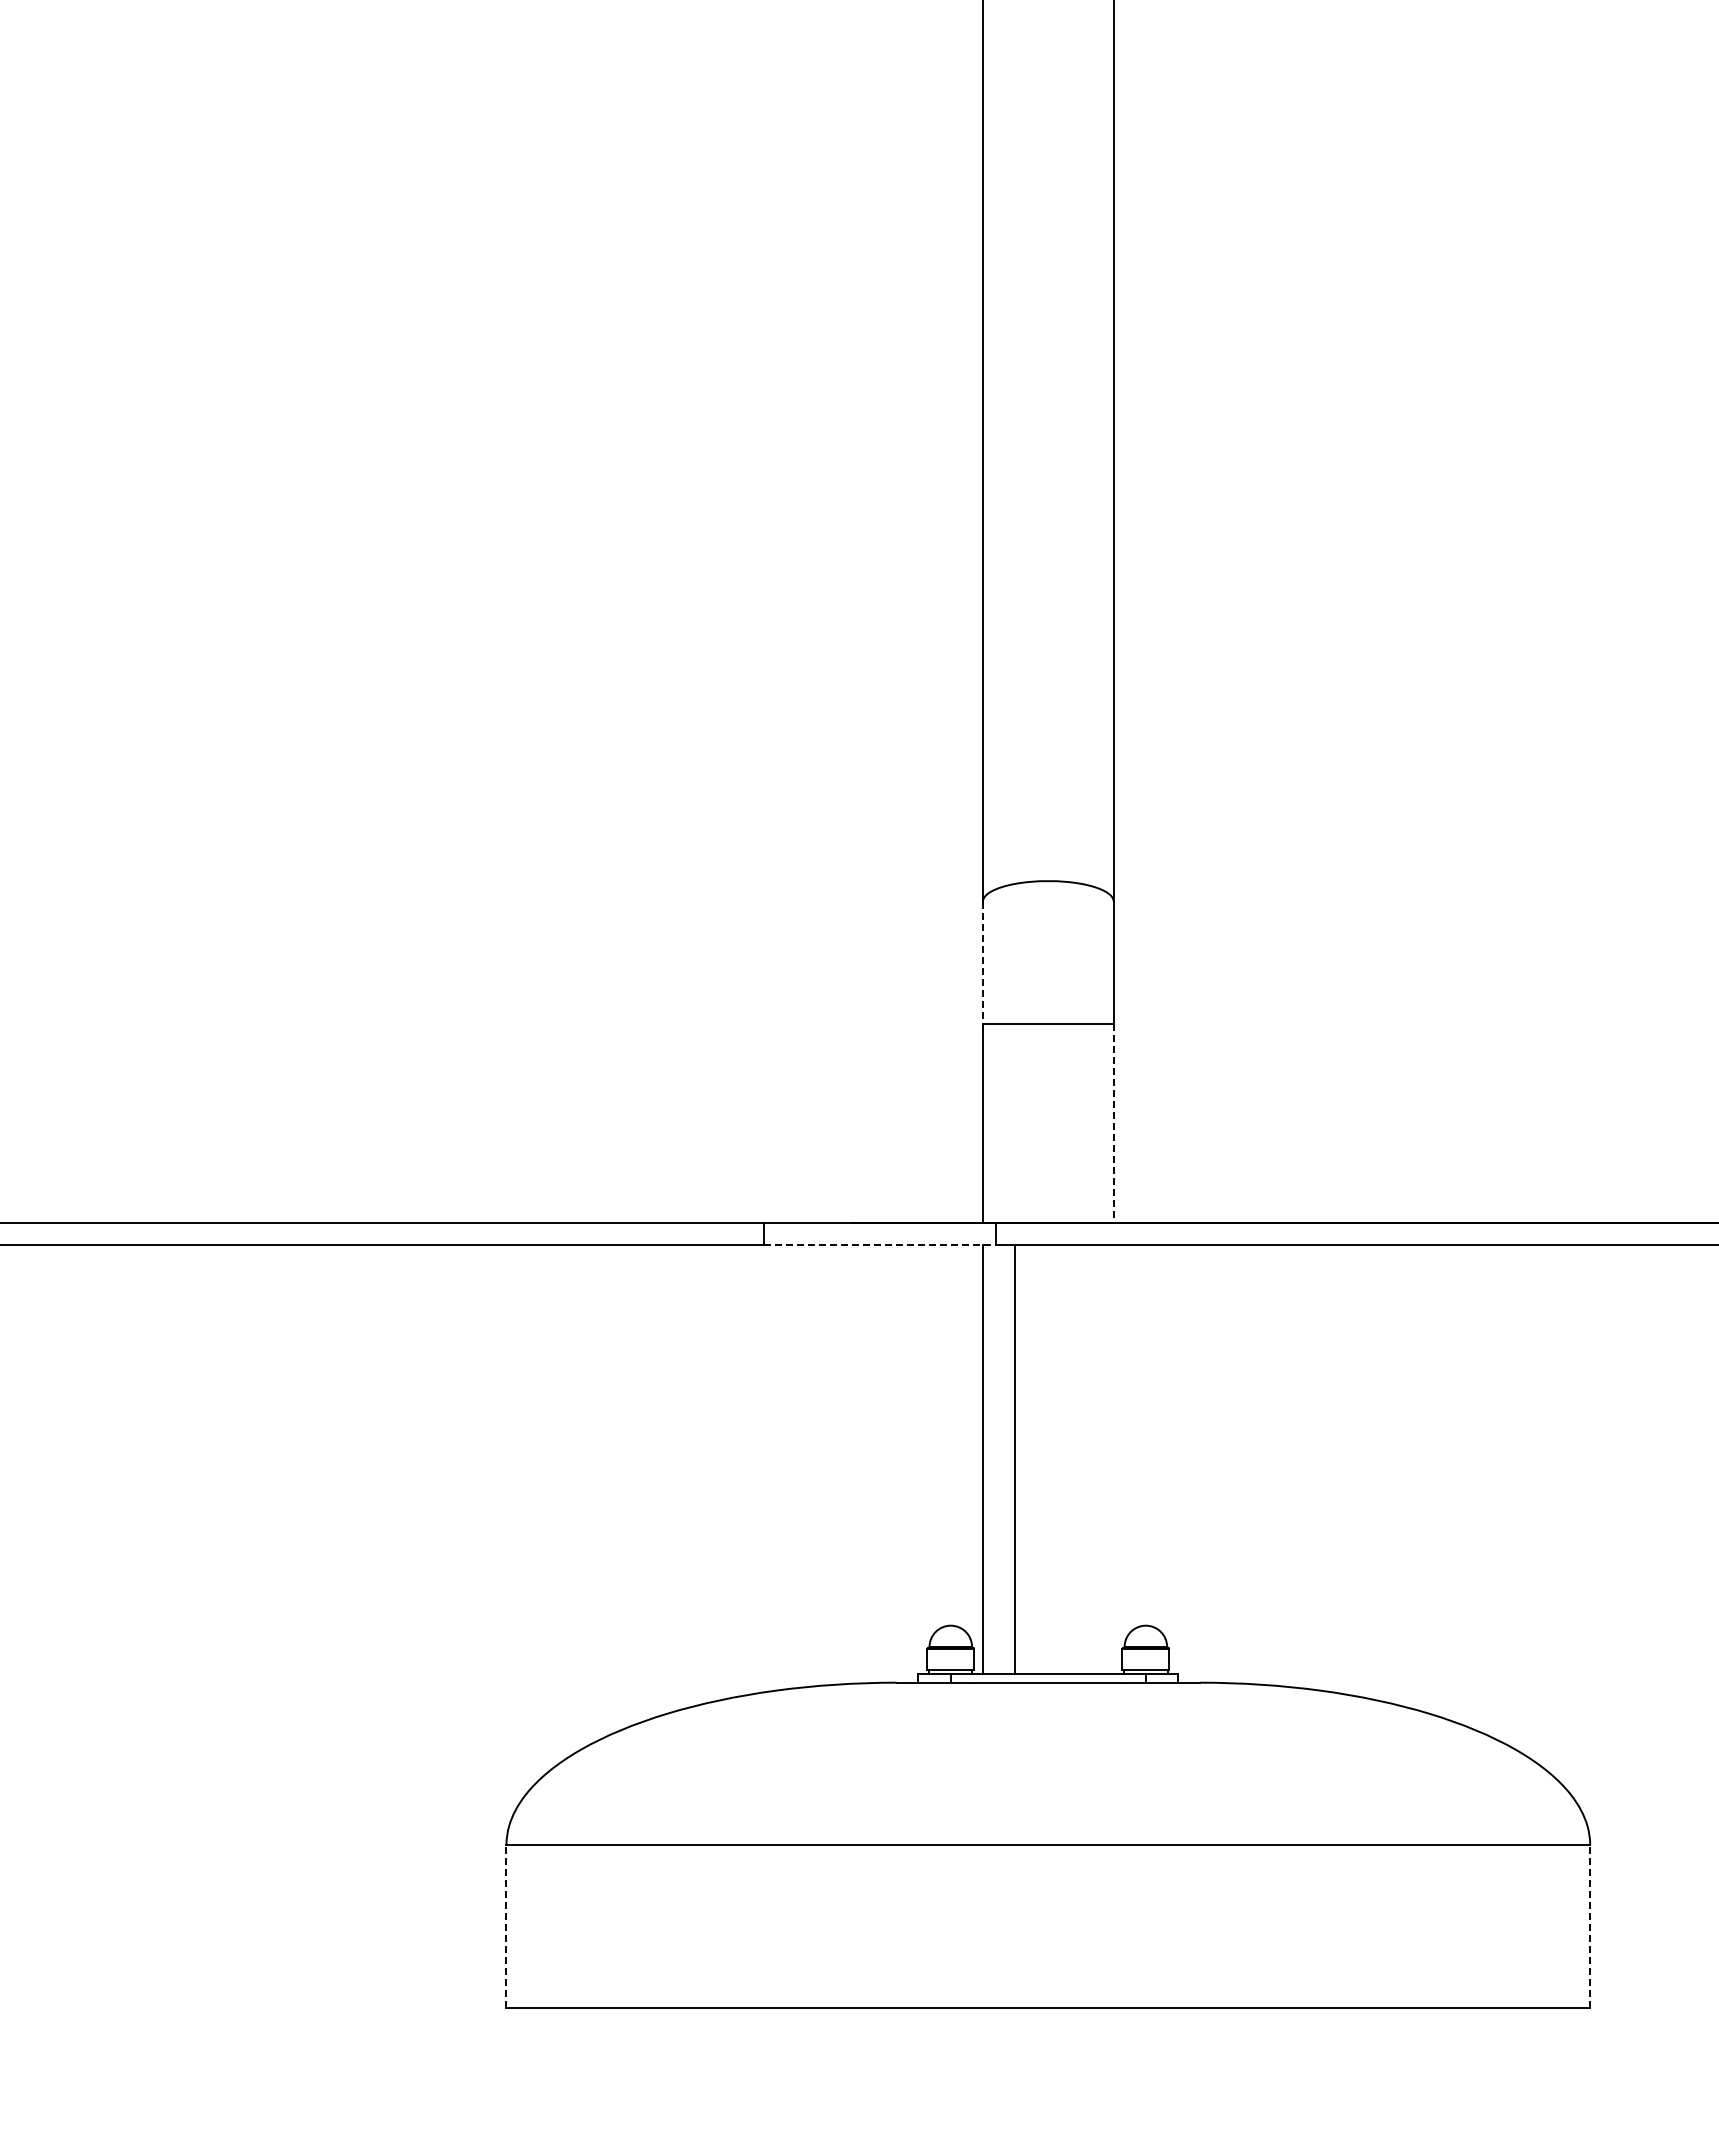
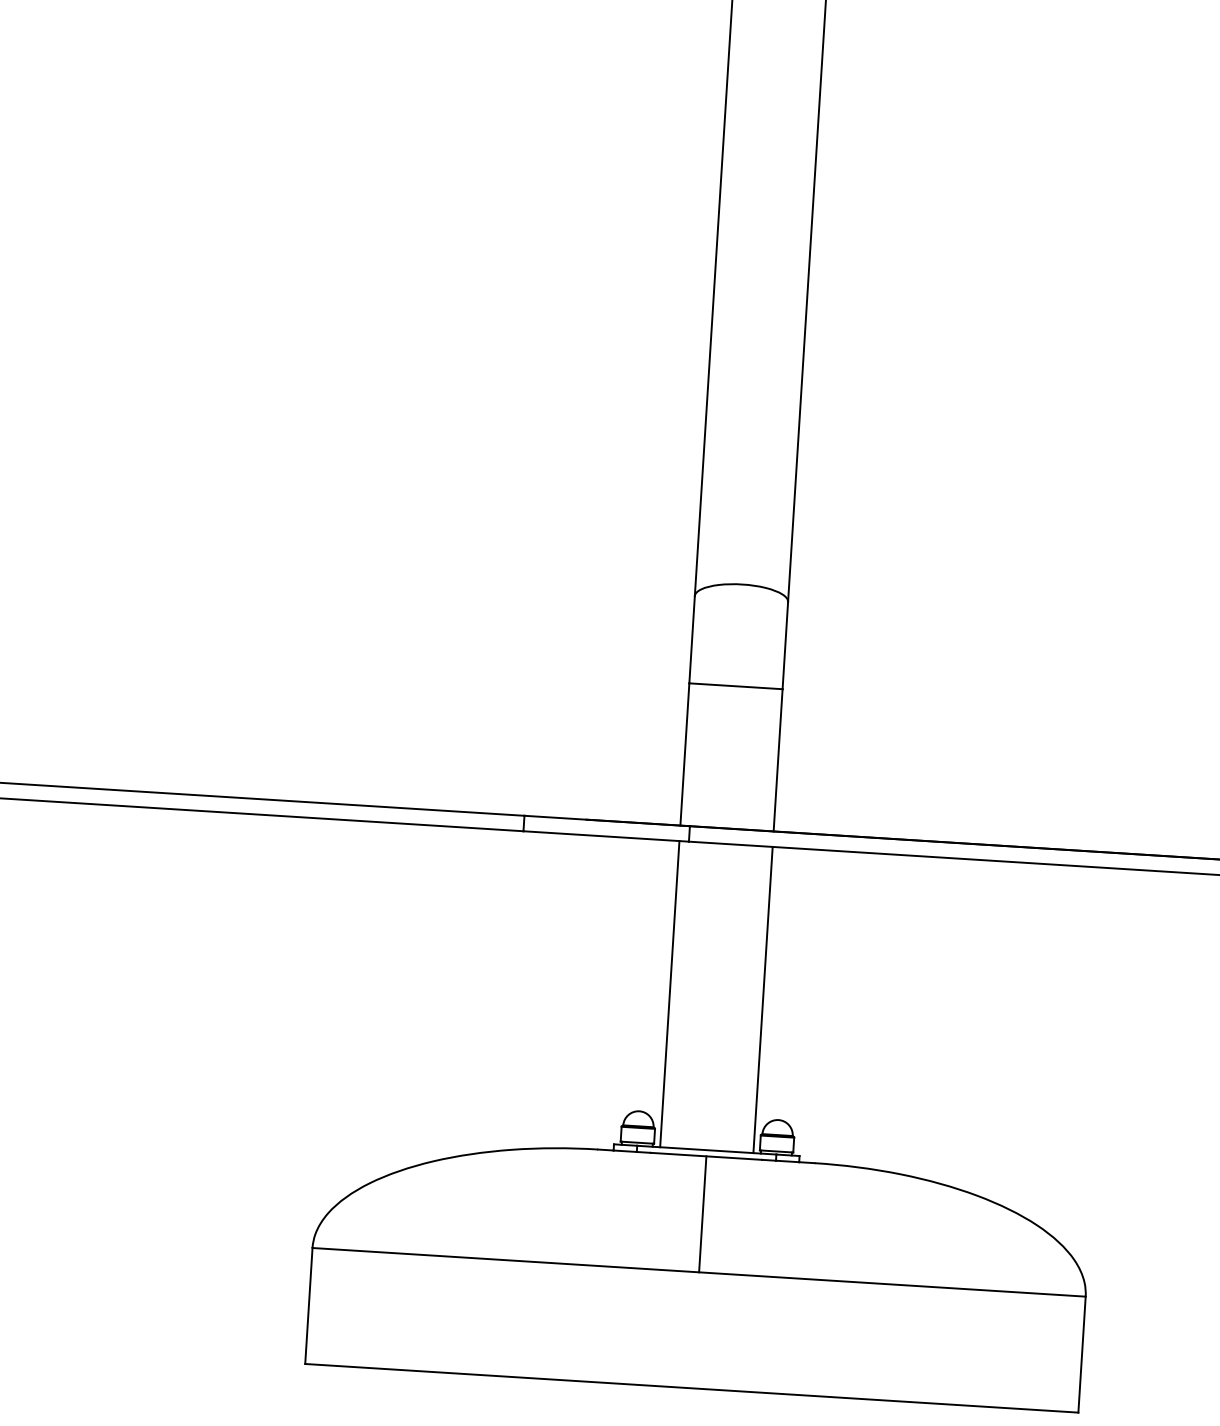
line: (982, 963) -> (691, 640), dashed -> solid
line: (1113, 1123) -> (777, 760), dashed -> solid
line: (880, 1244) -> (606, 836), dashed -> solid
line: (1014, 1459) -> (762, 1000), moved
line: (1048, 1763) -> (702, 1214), added
line: (506, 1926) -> (308, 1305), dashed -> solid
line: (1590, 1926) -> (1082, 1354), dashed -> solid

